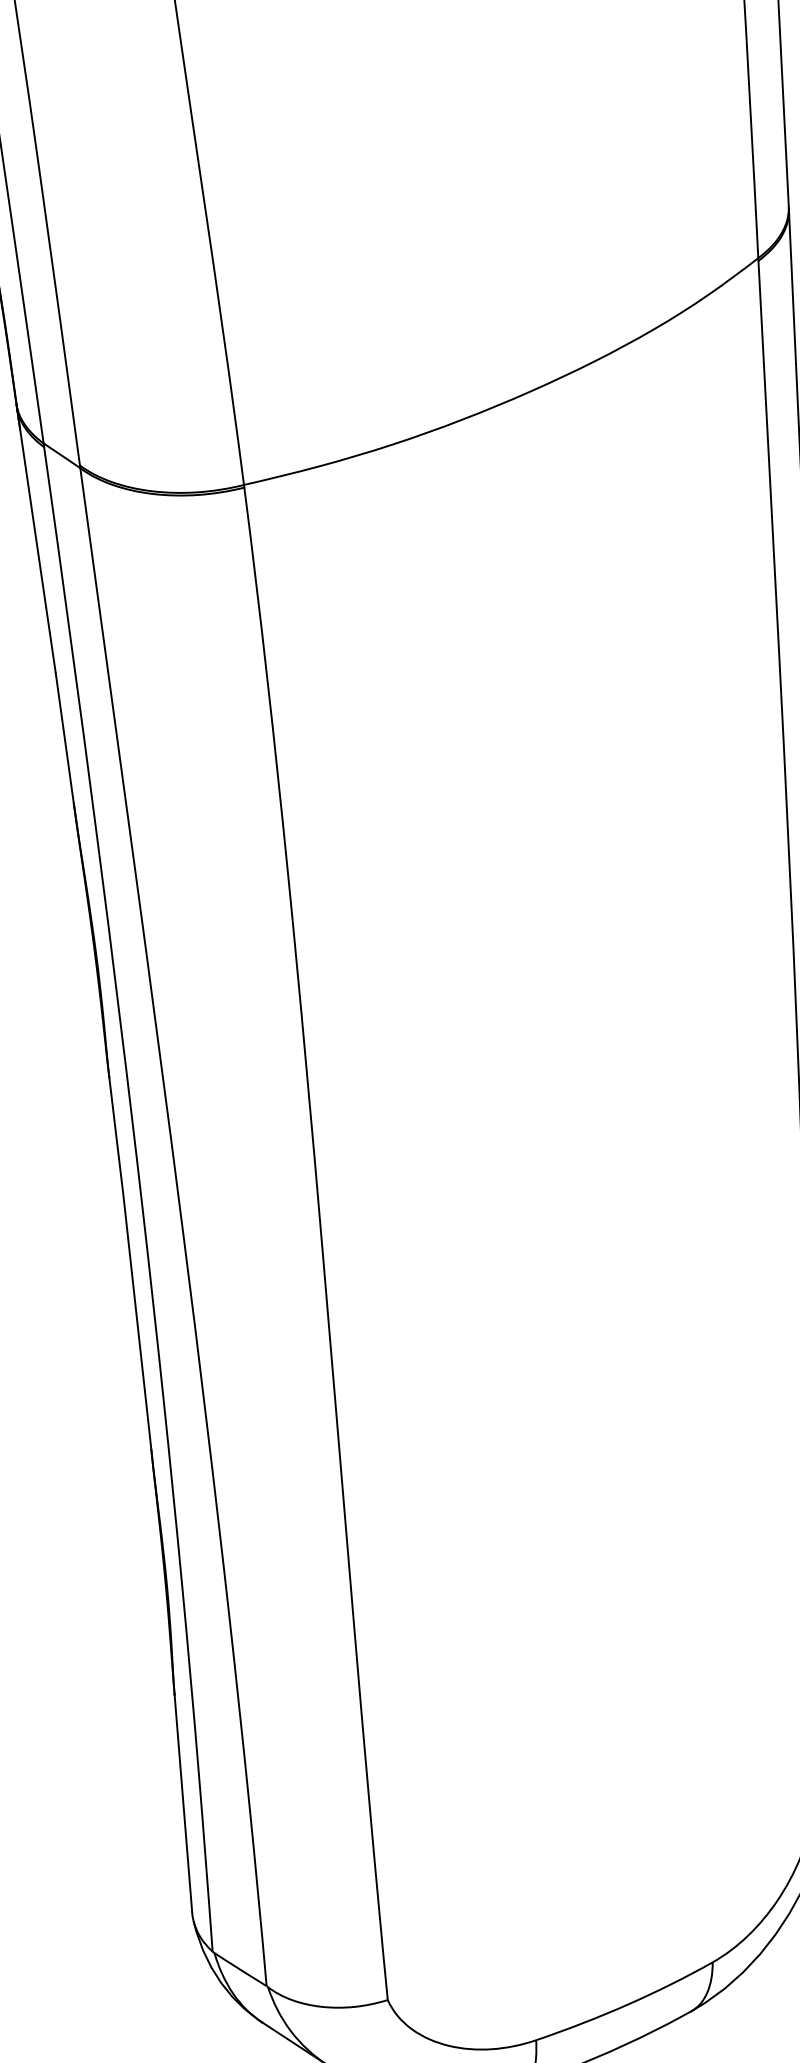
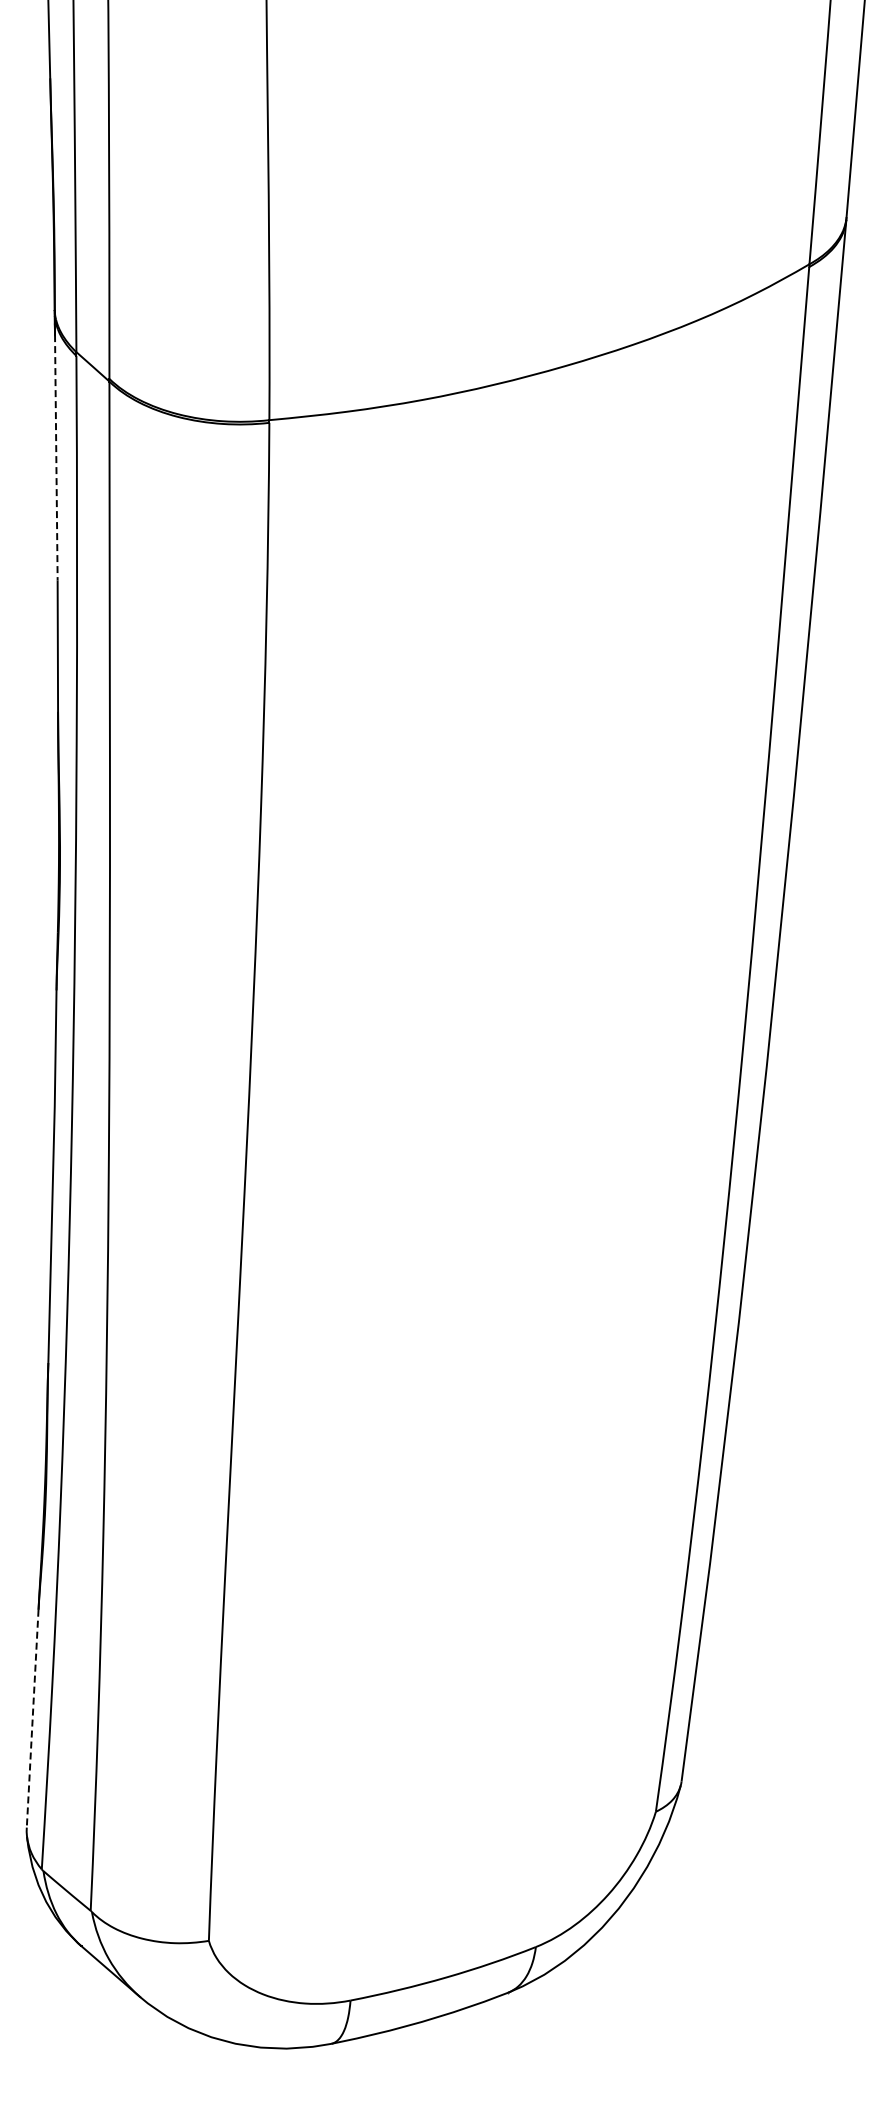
line: (38, 550) -> (56, 457), solid -> dashed
line: (183, 1804) -> (32, 1719), solid -> dashed

